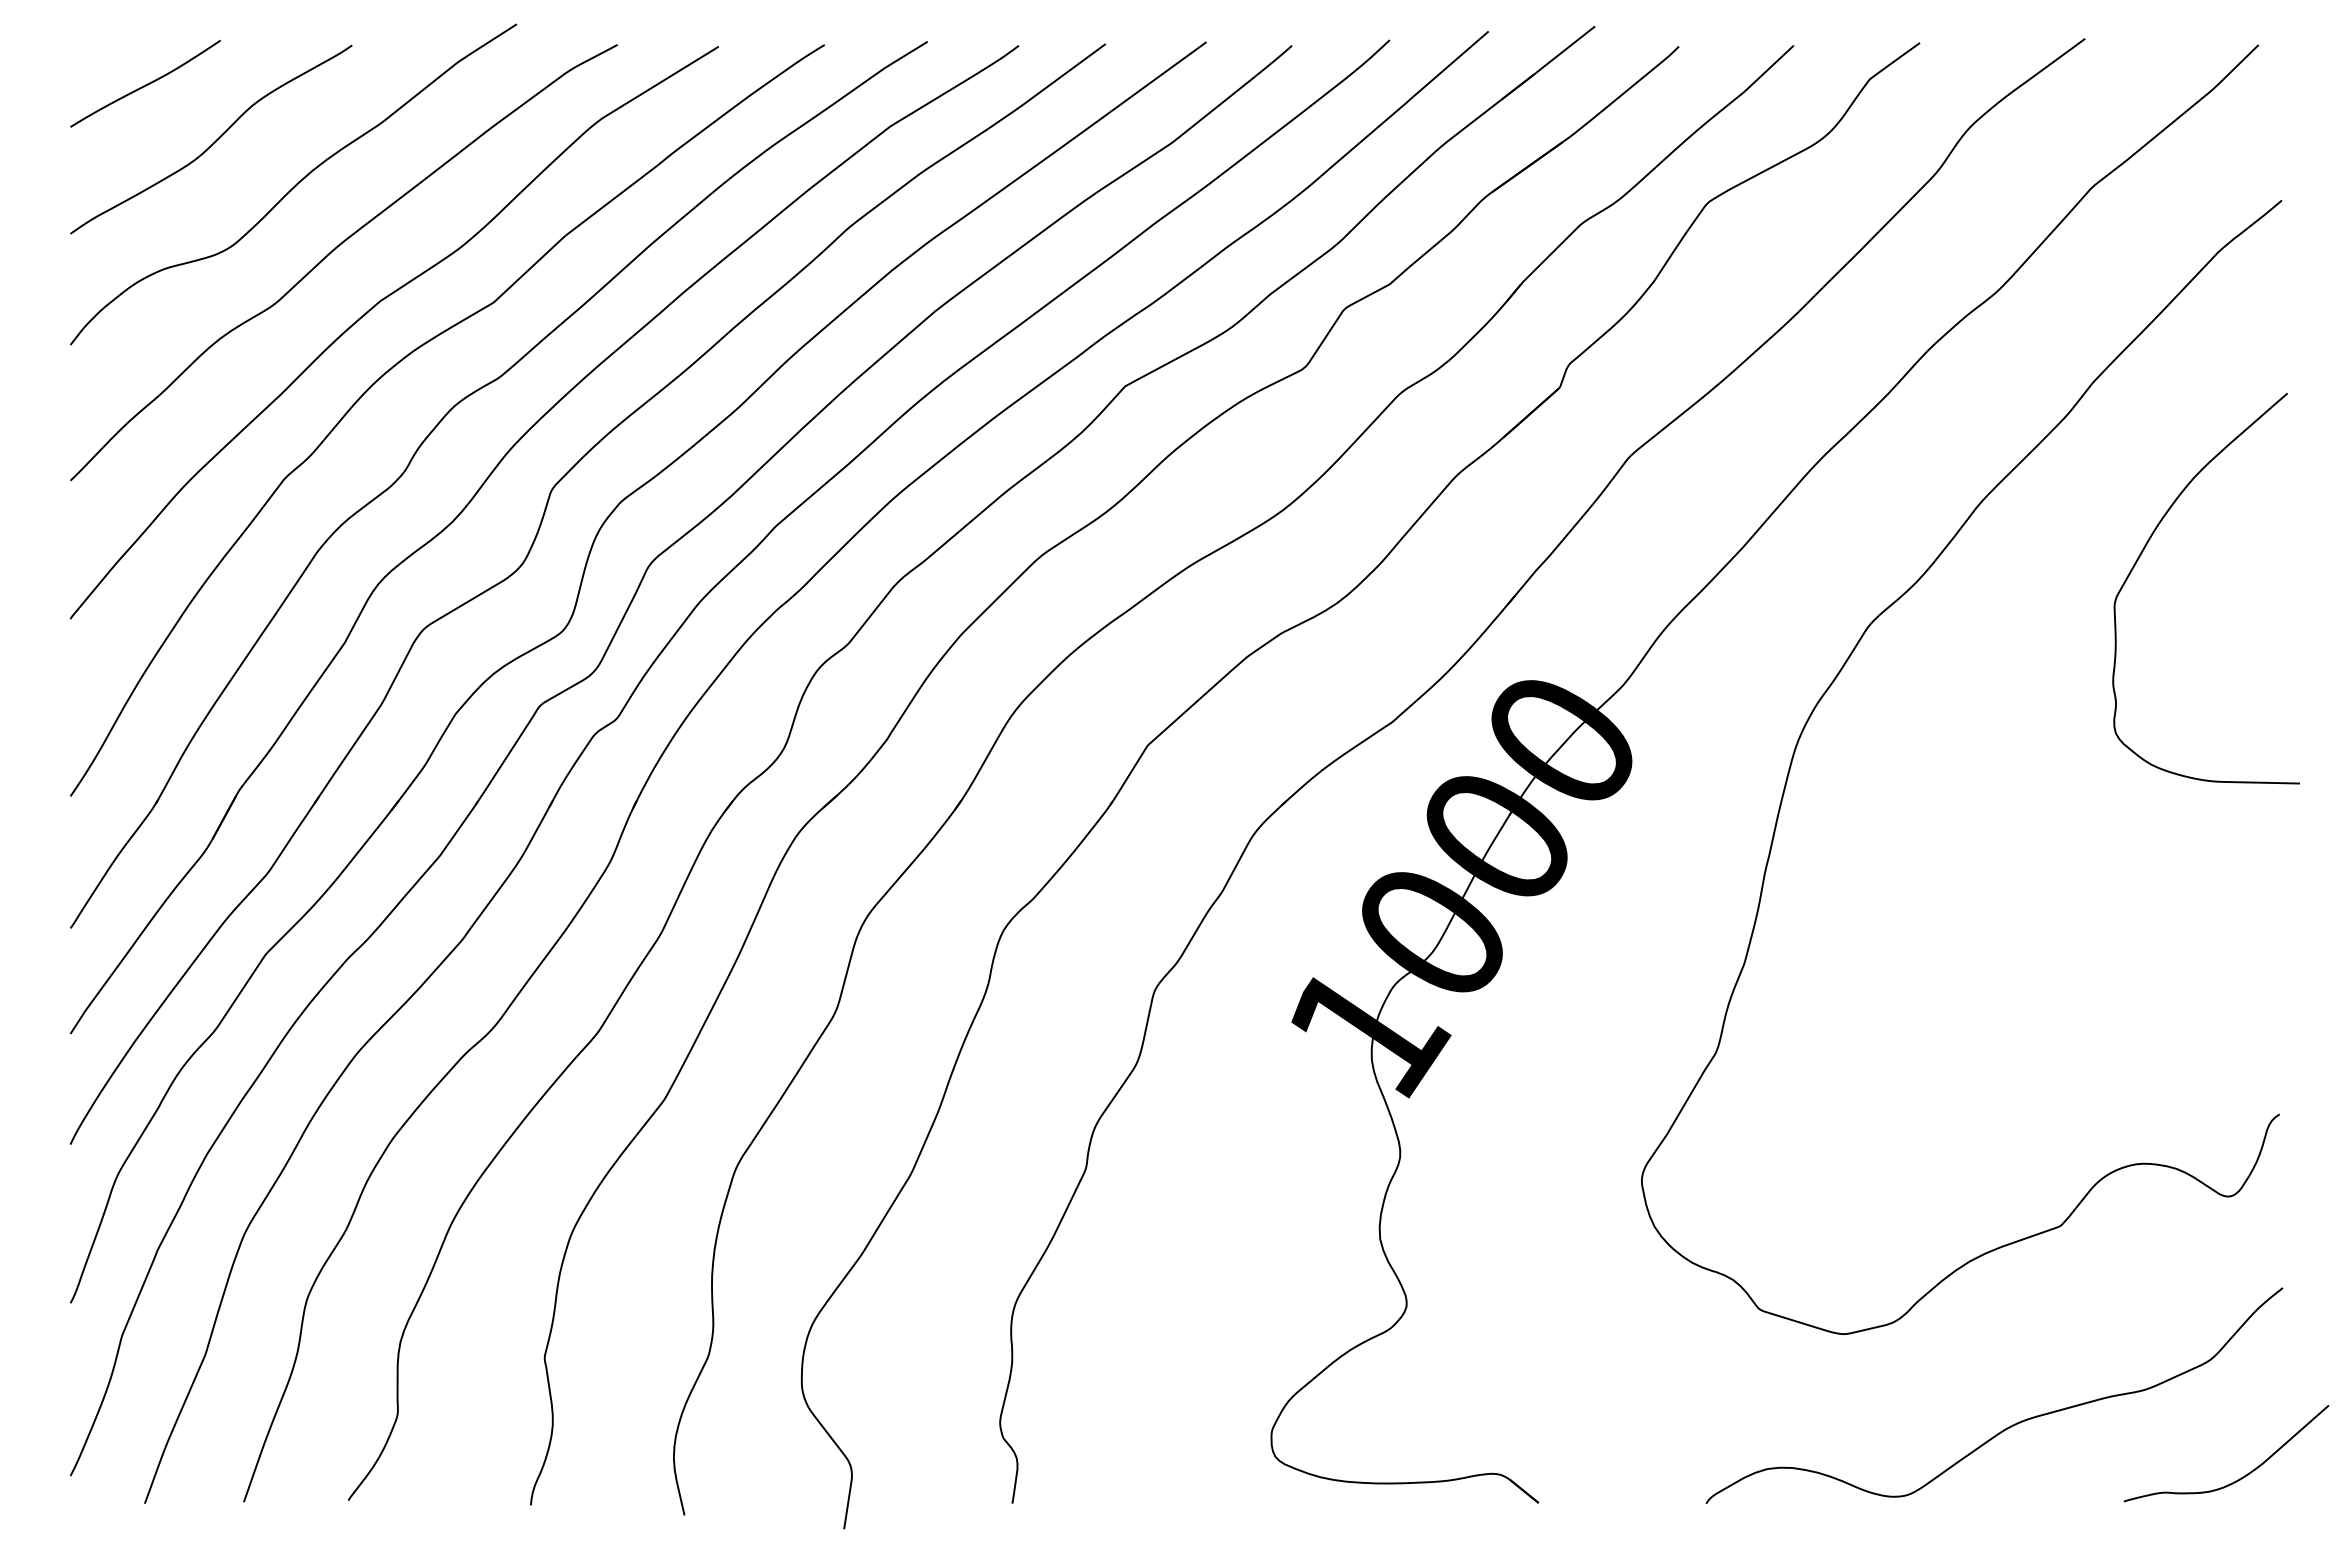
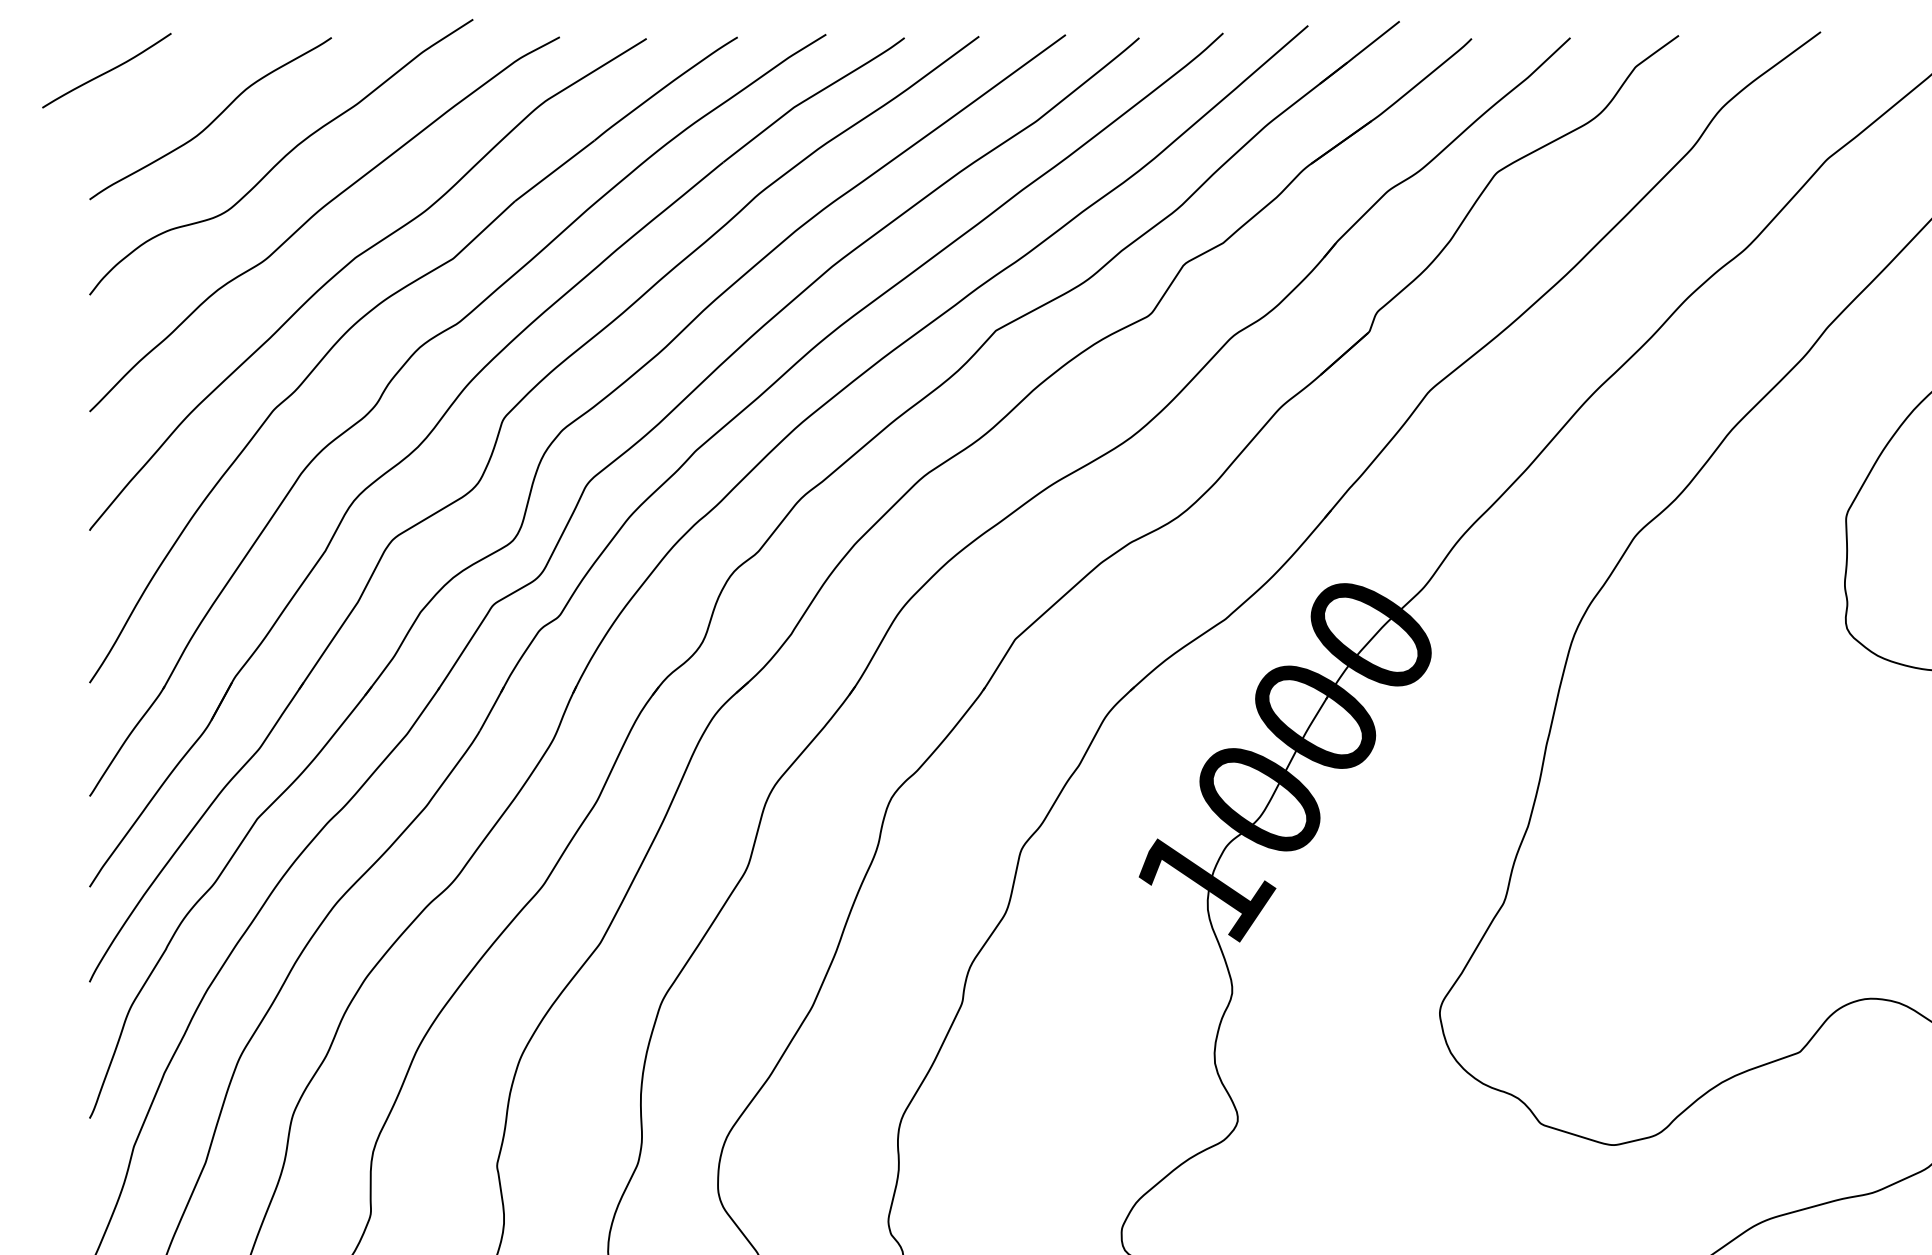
curve: (145, 84) -> (106, 71), moved

